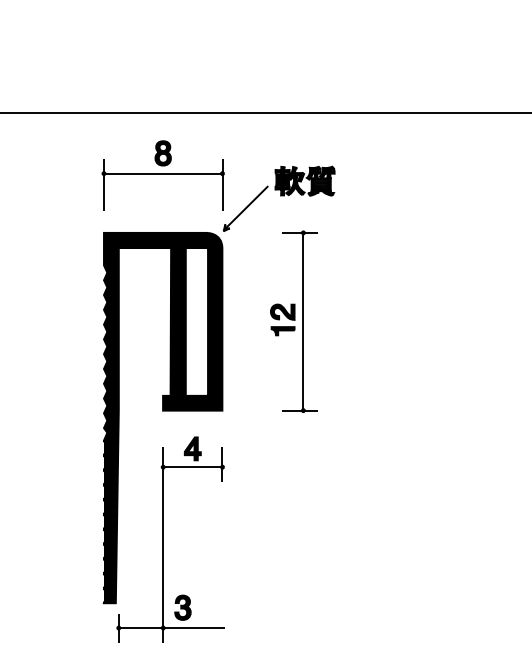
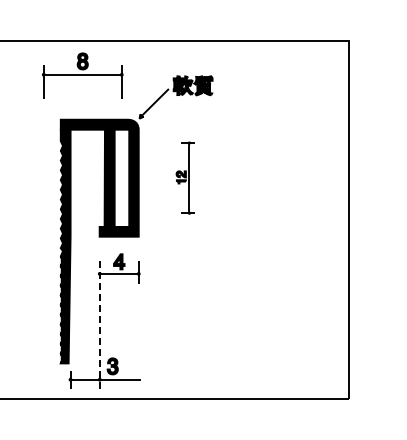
part: (162, 174) -> (82, 75), moved
part: (293, 320) -> (185, 177), size x0.6
line: (162, 545) -> (99, 325), solid -> dashed

